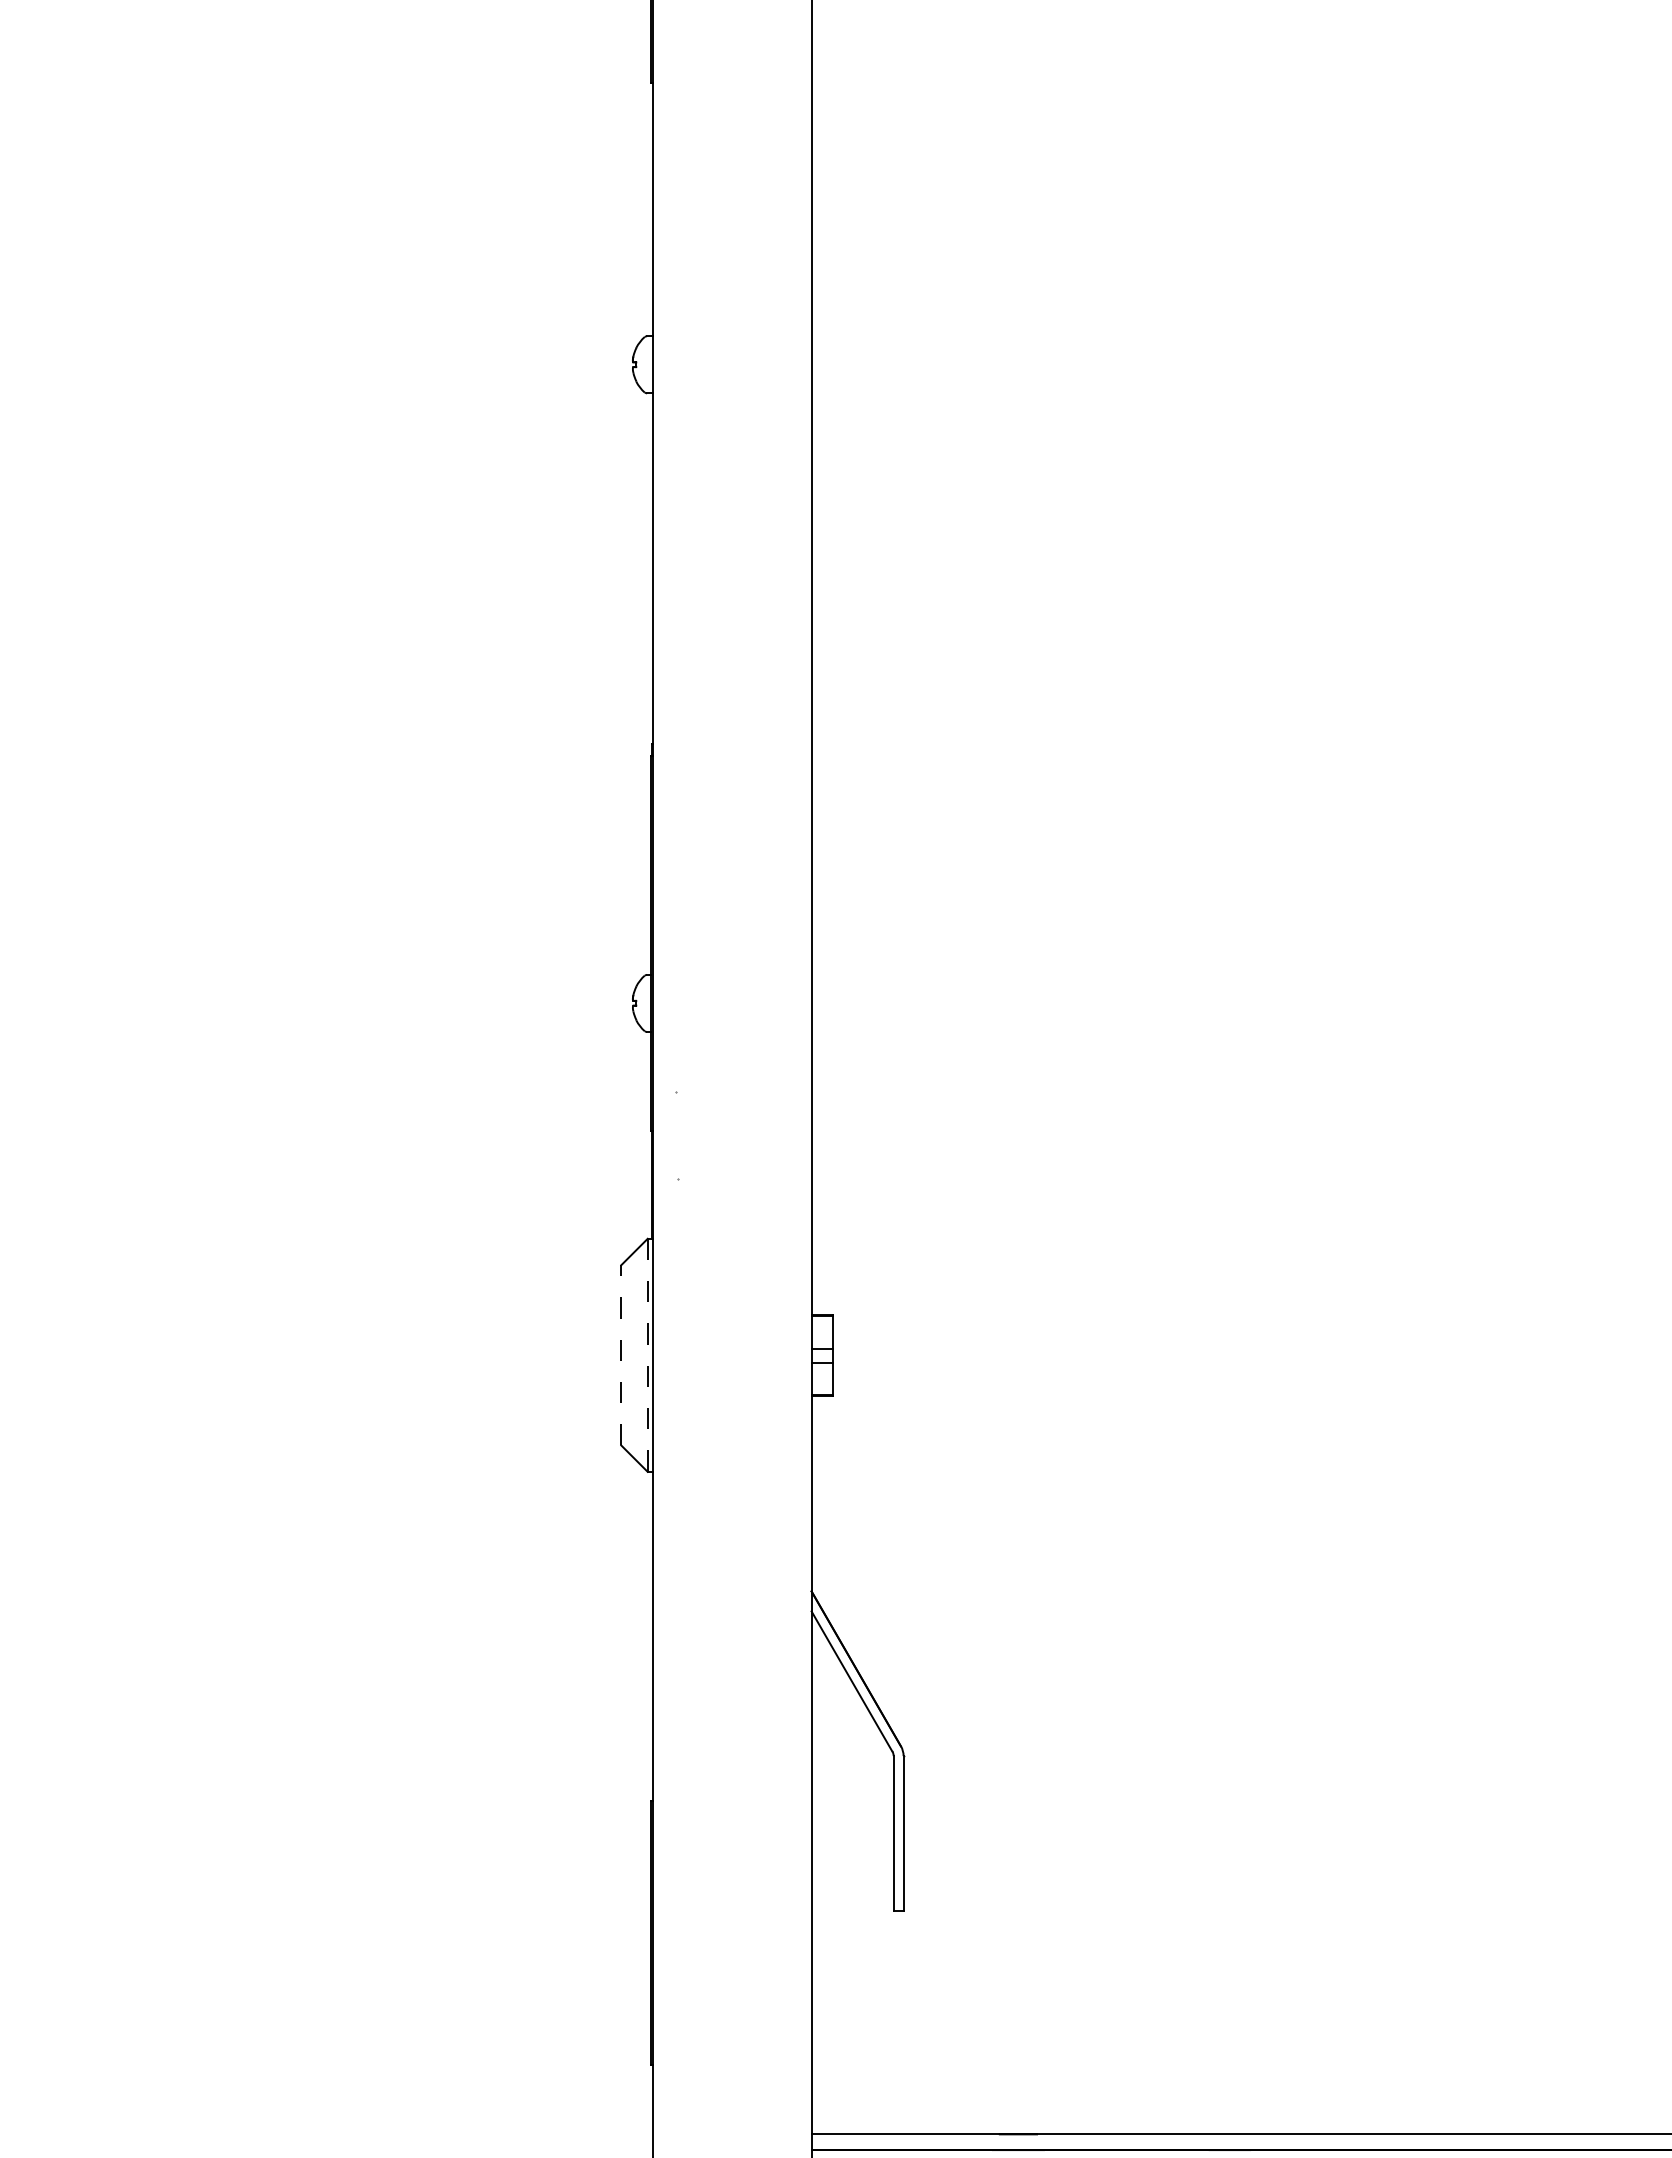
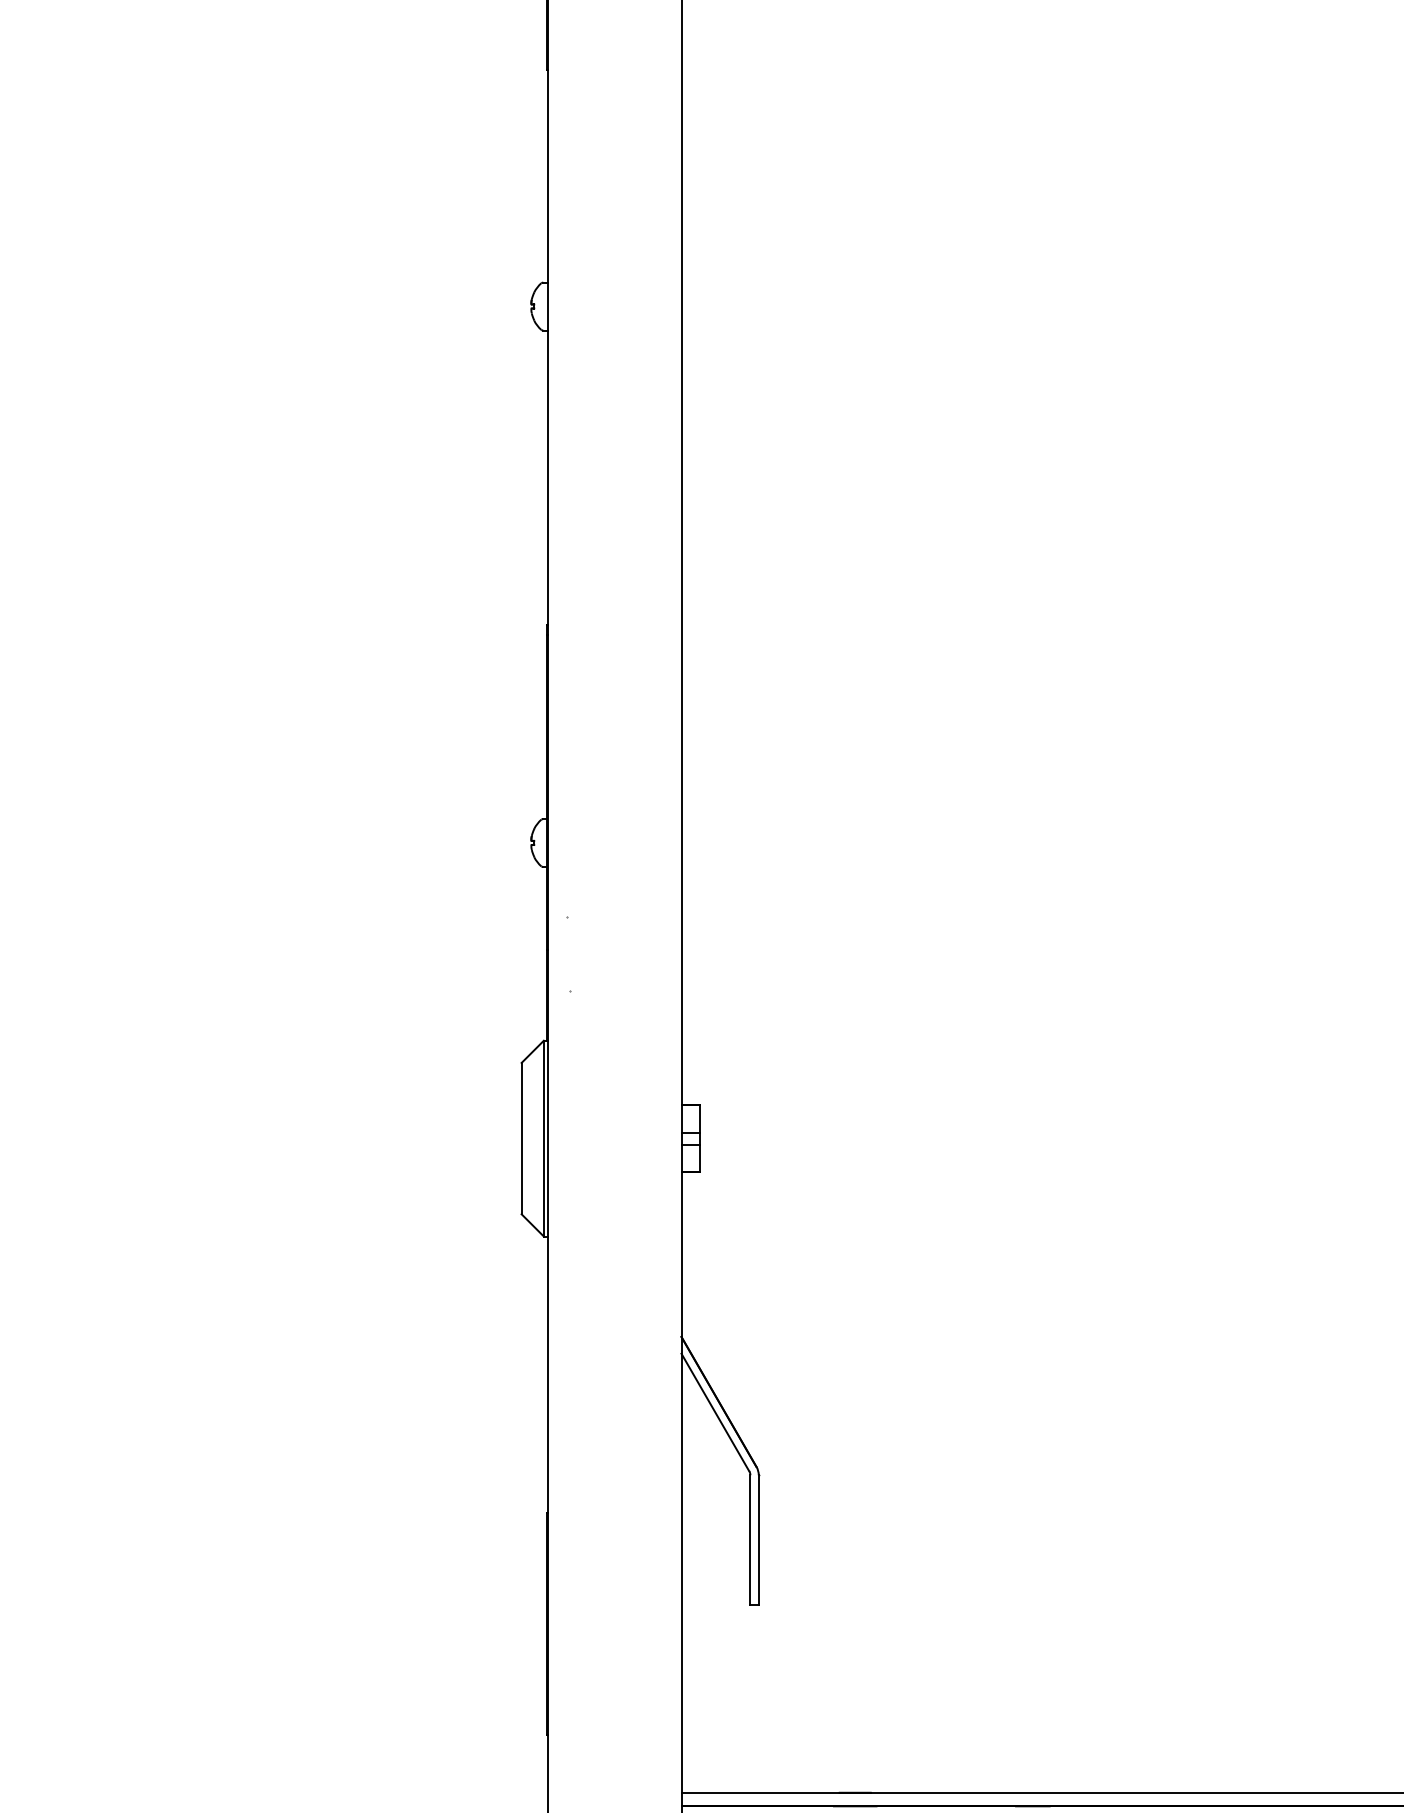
line: (621, 1355) -> (521, 1138), dashed -> solid
line: (647, 1355) -> (543, 1138), dashed -> solid

